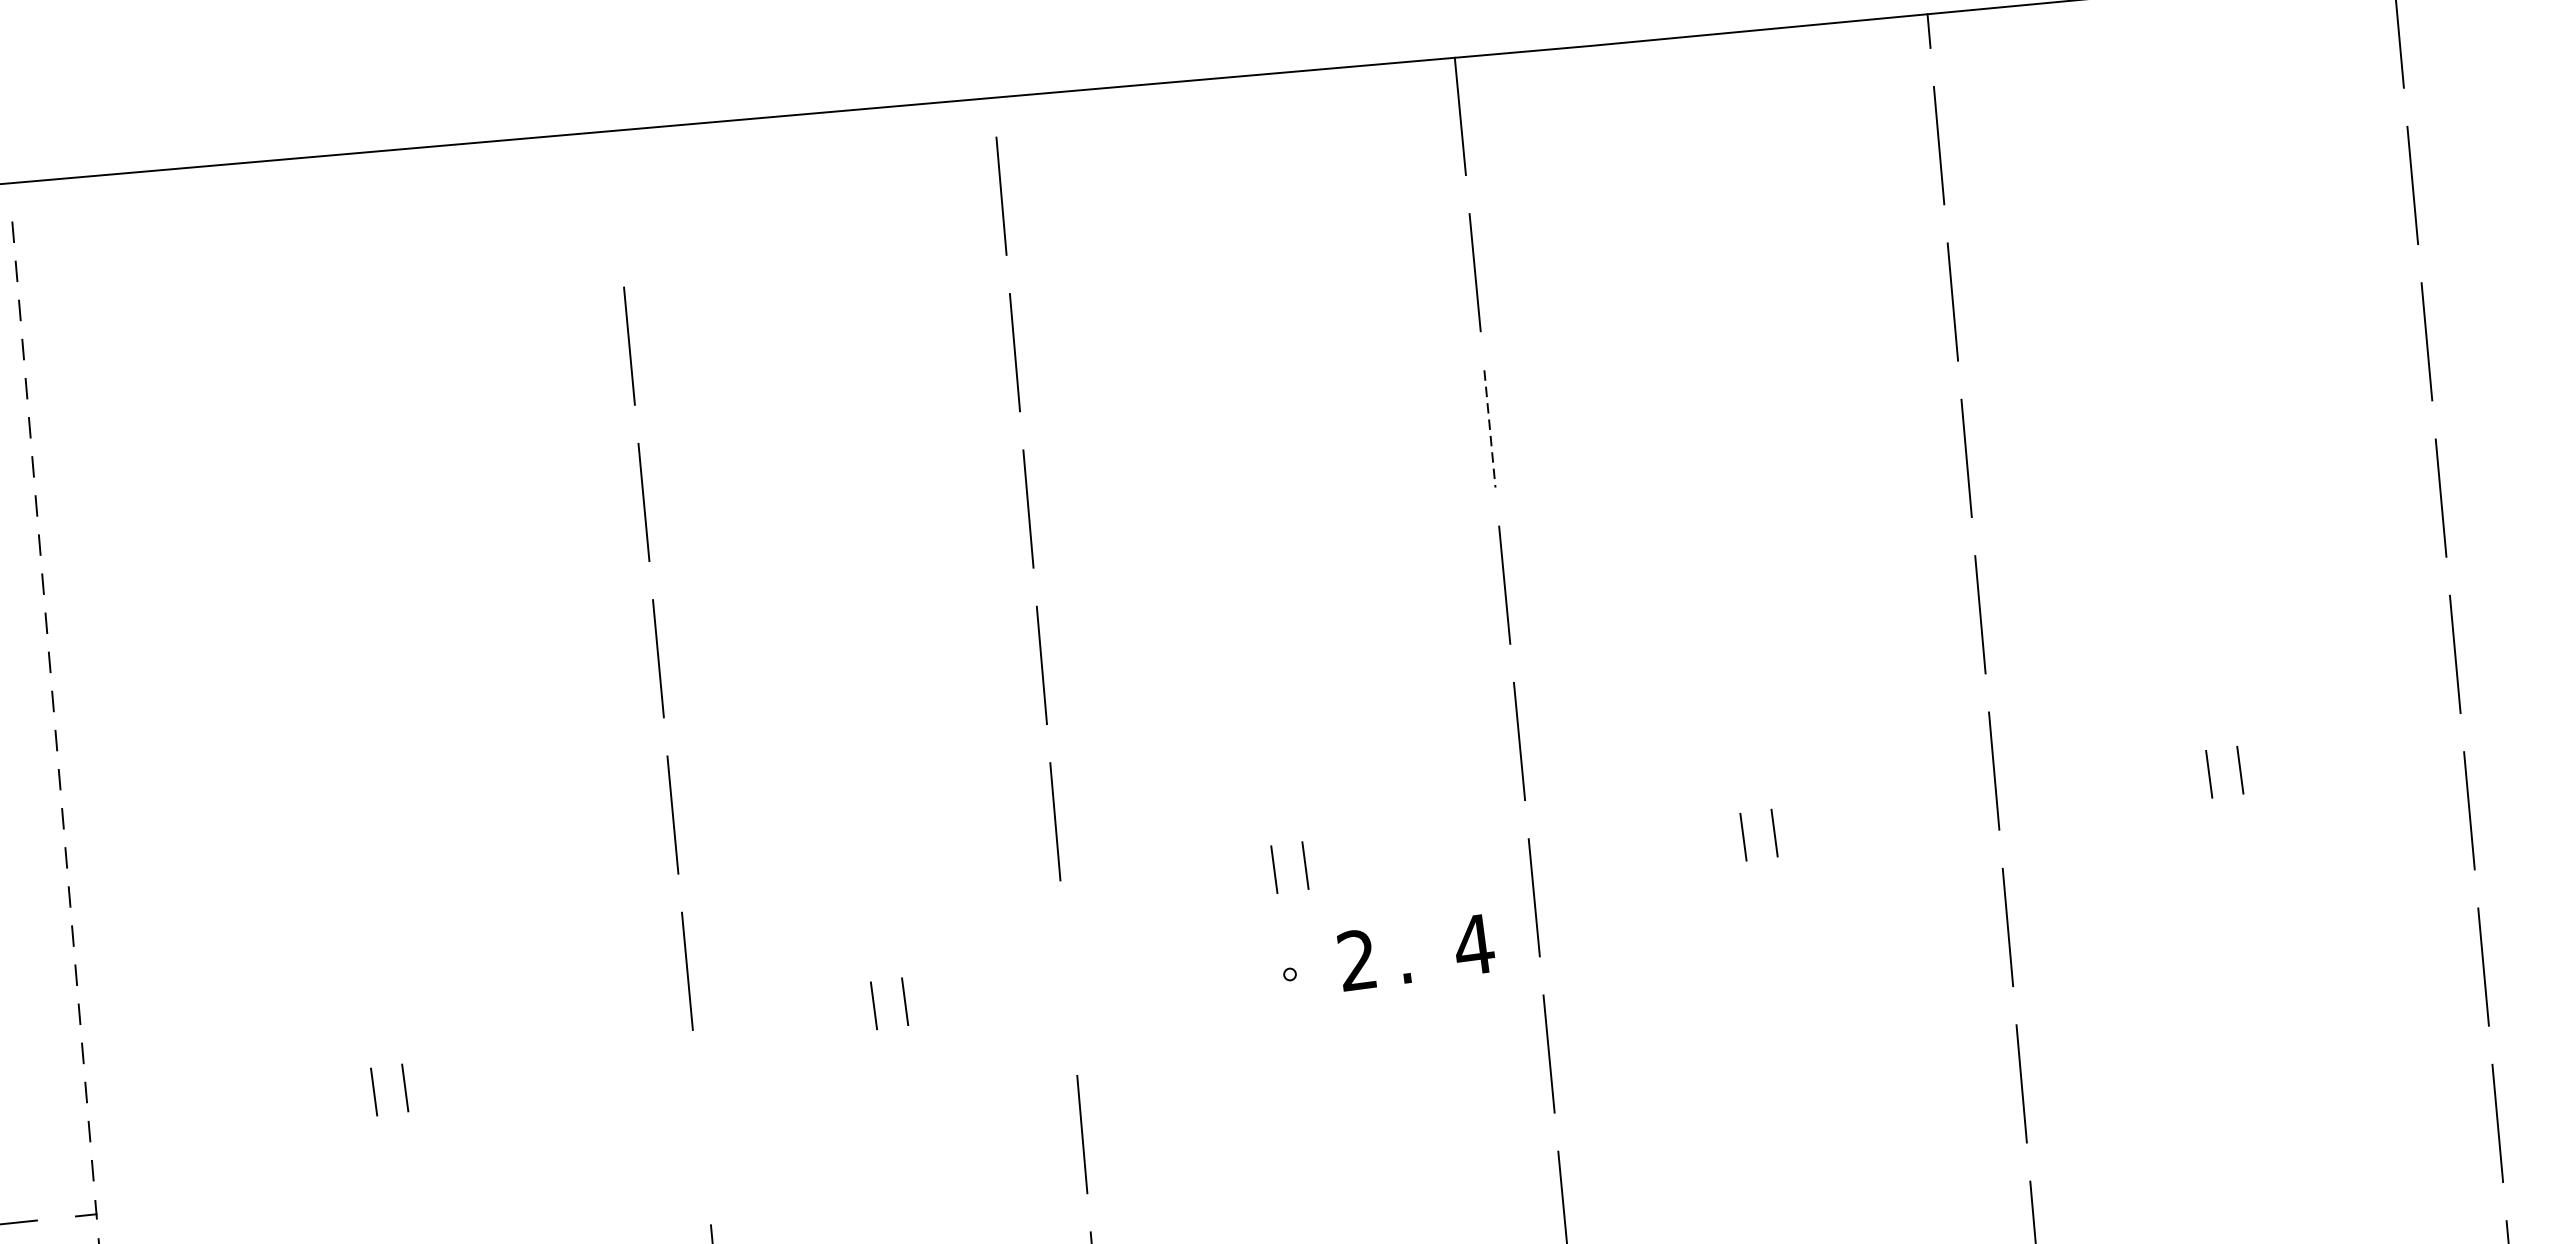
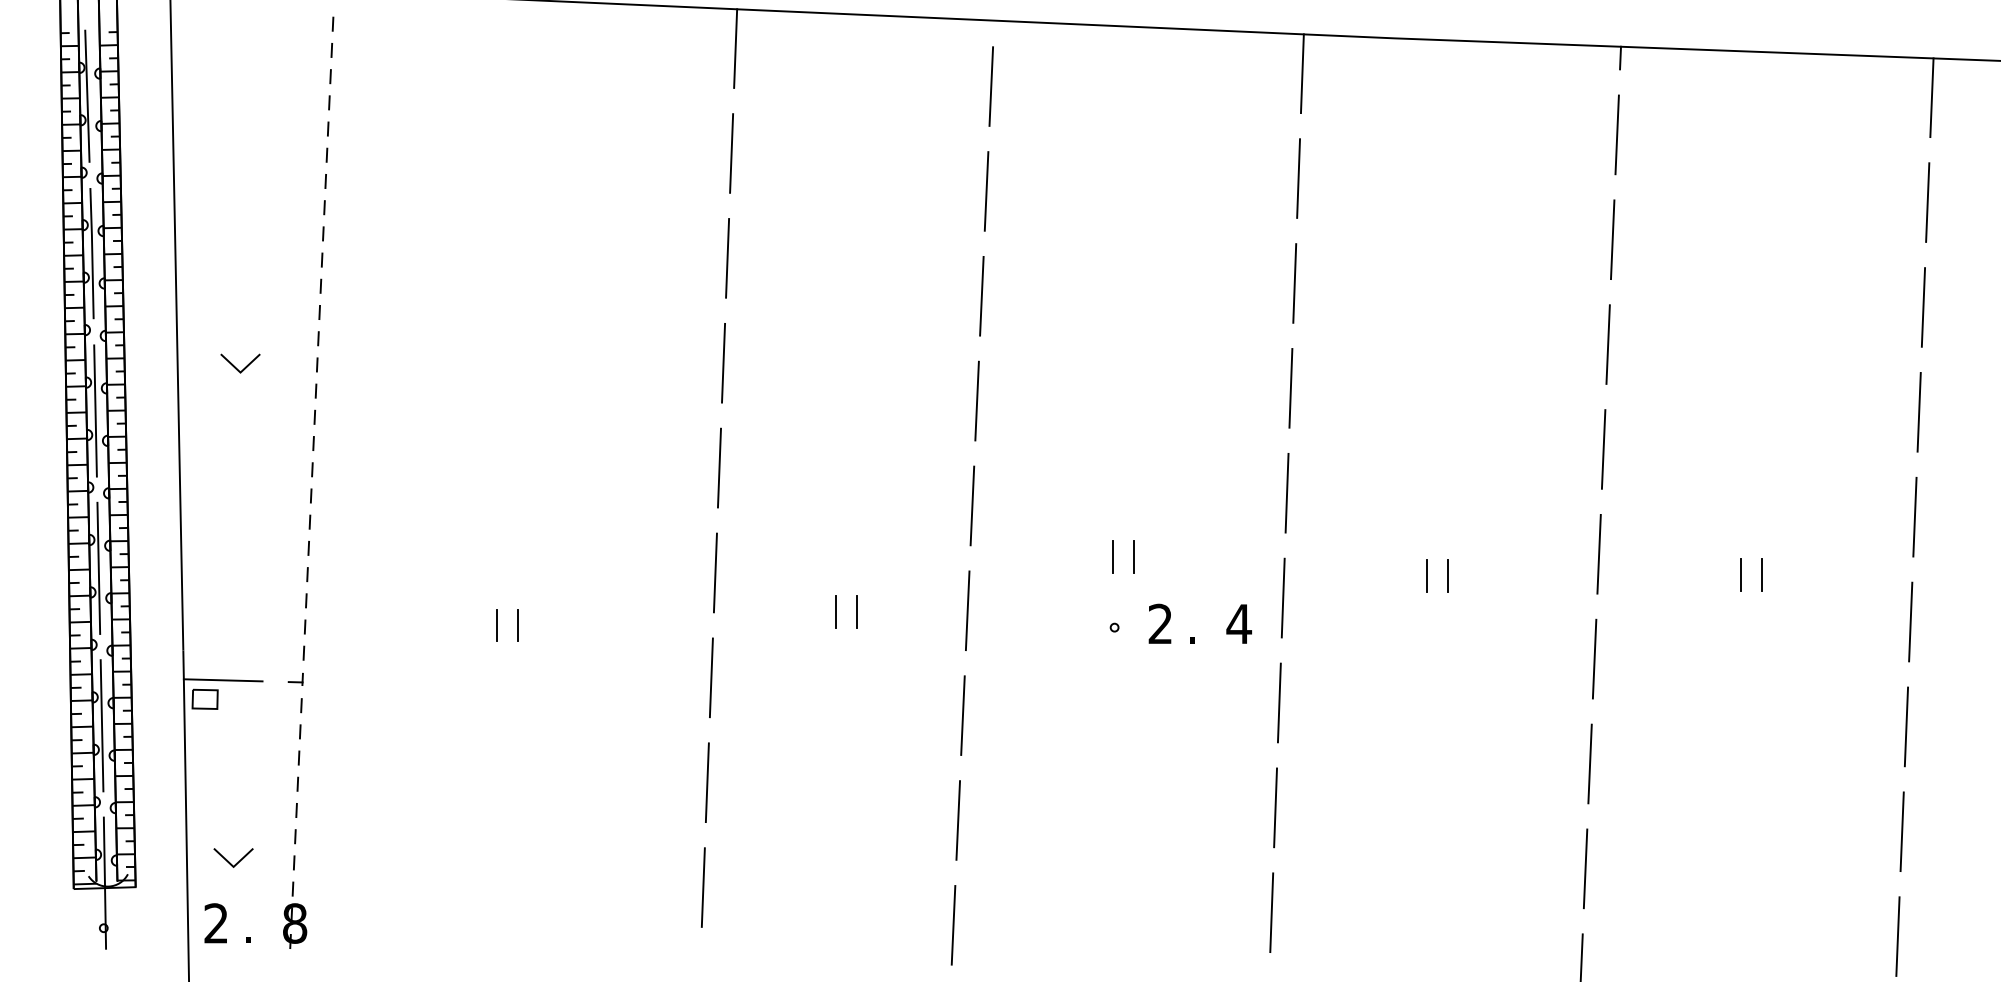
line: (614, 189) -> (735, 48), added
line: (1489, 429) -> (1294, 283), dashed -> solid
line: (1068, 977) -> (967, 610), added
line: (700, 1127) -> (710, 677), added

